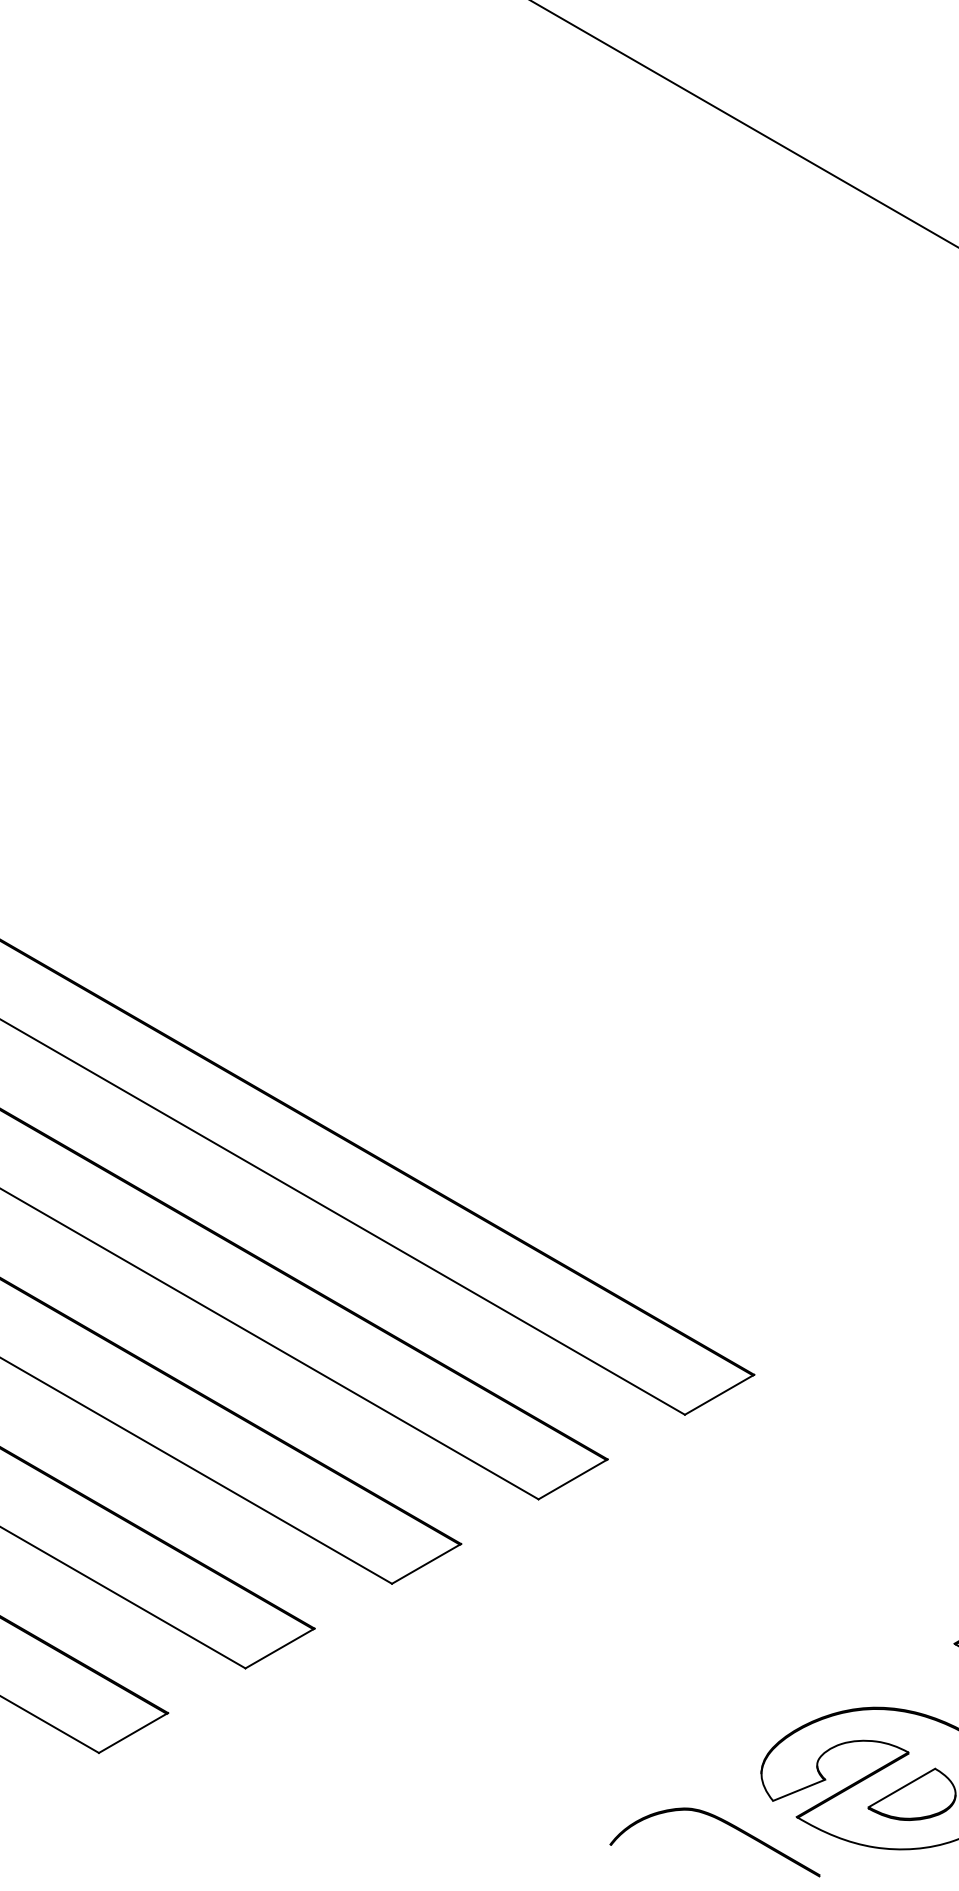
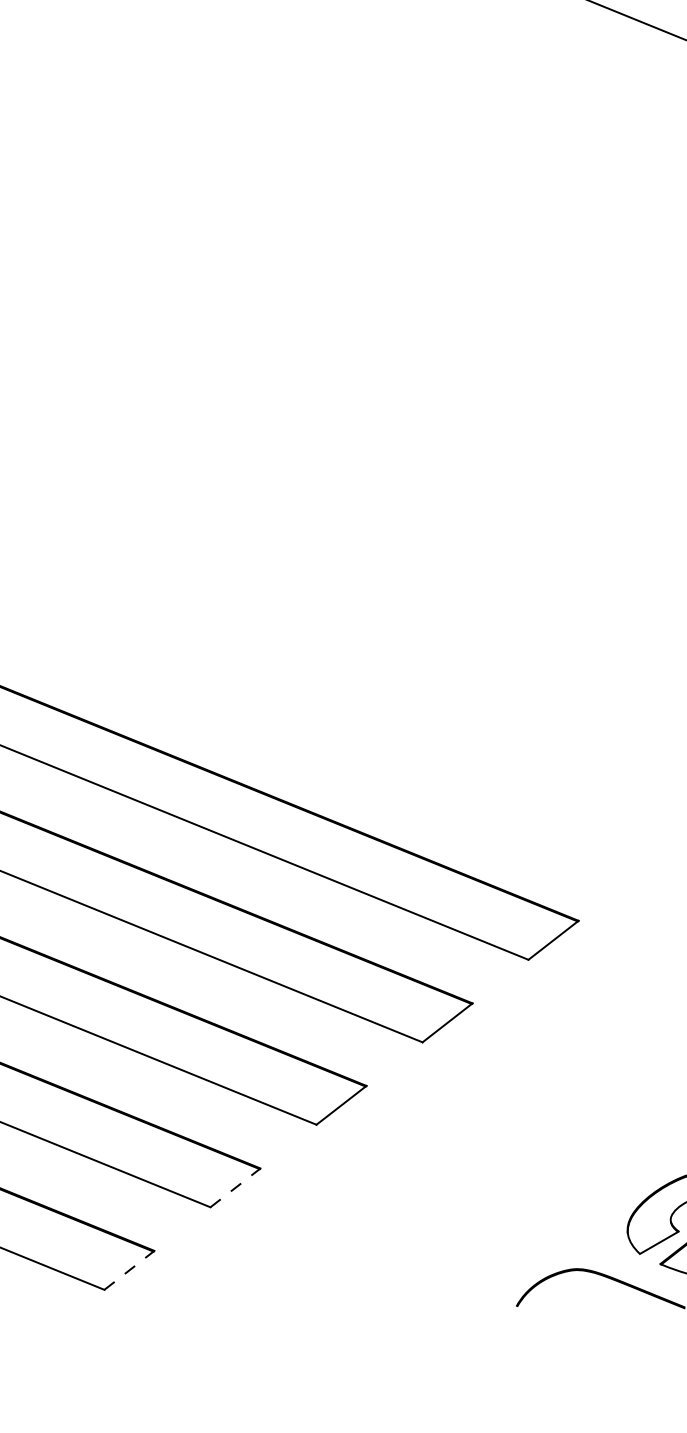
line: (280, 1648) -> (235, 1187), solid -> dashed
line: (133, 1733) -> (129, 1270), solid -> dashed

